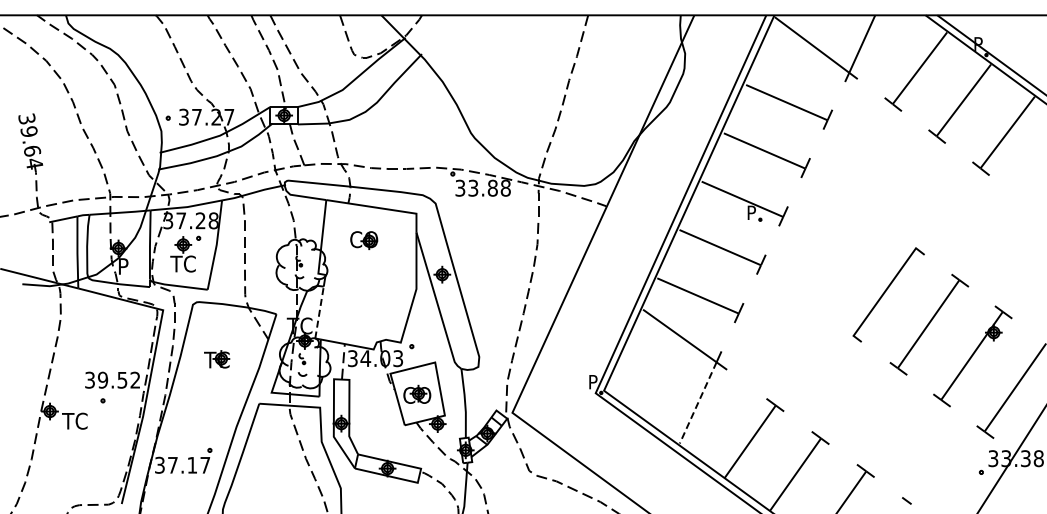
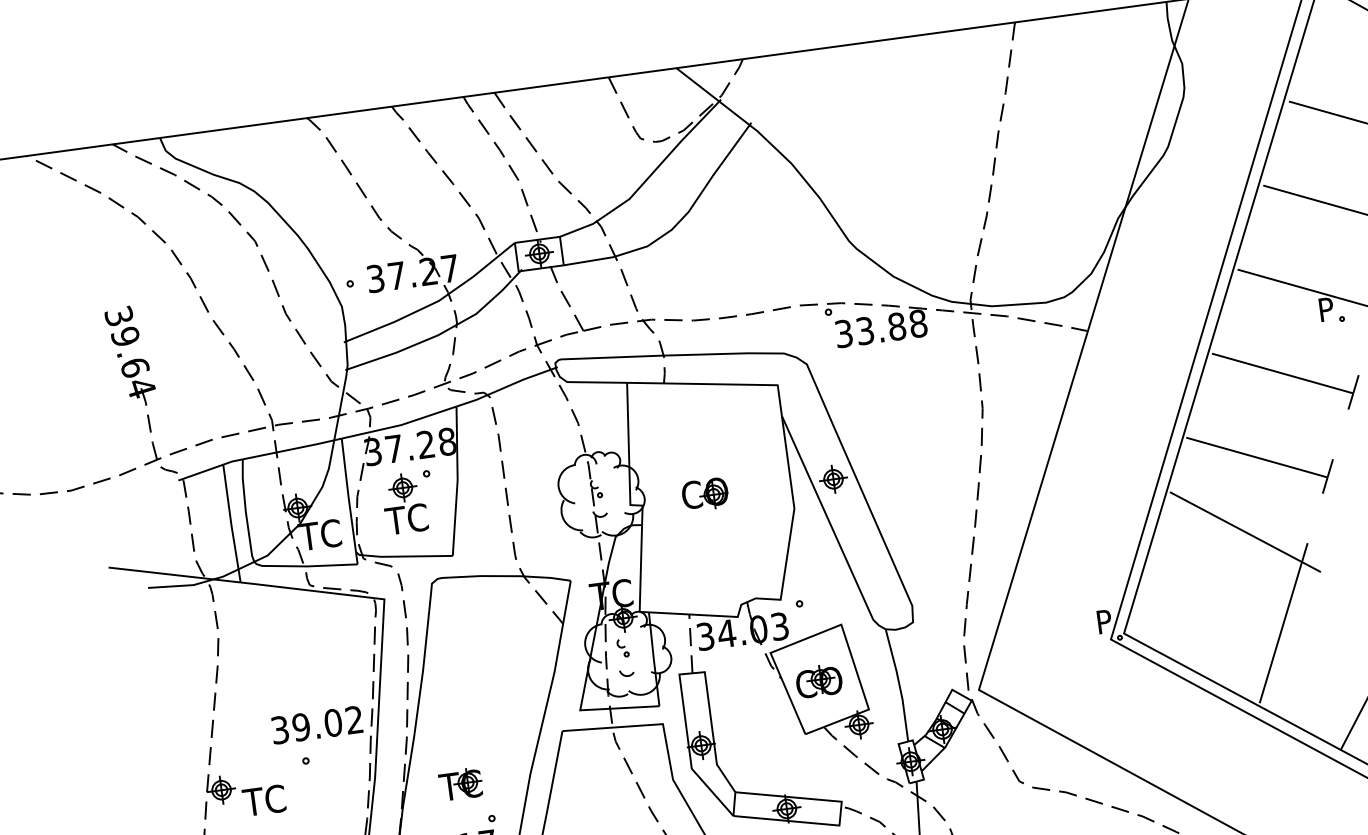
part: (364, 240) -> (705, 494), moved
text: (130, 266) -> (321, 534), P -> TC
line: (319, 312) -> (640, 568), dashed -> solid
part: (217, 359) -> (461, 784), moved
text: (122, 379) -> (333, 721), 39.52 -> 39.02
line: (698, 402) -> (1281, 631), dashed -> solid

